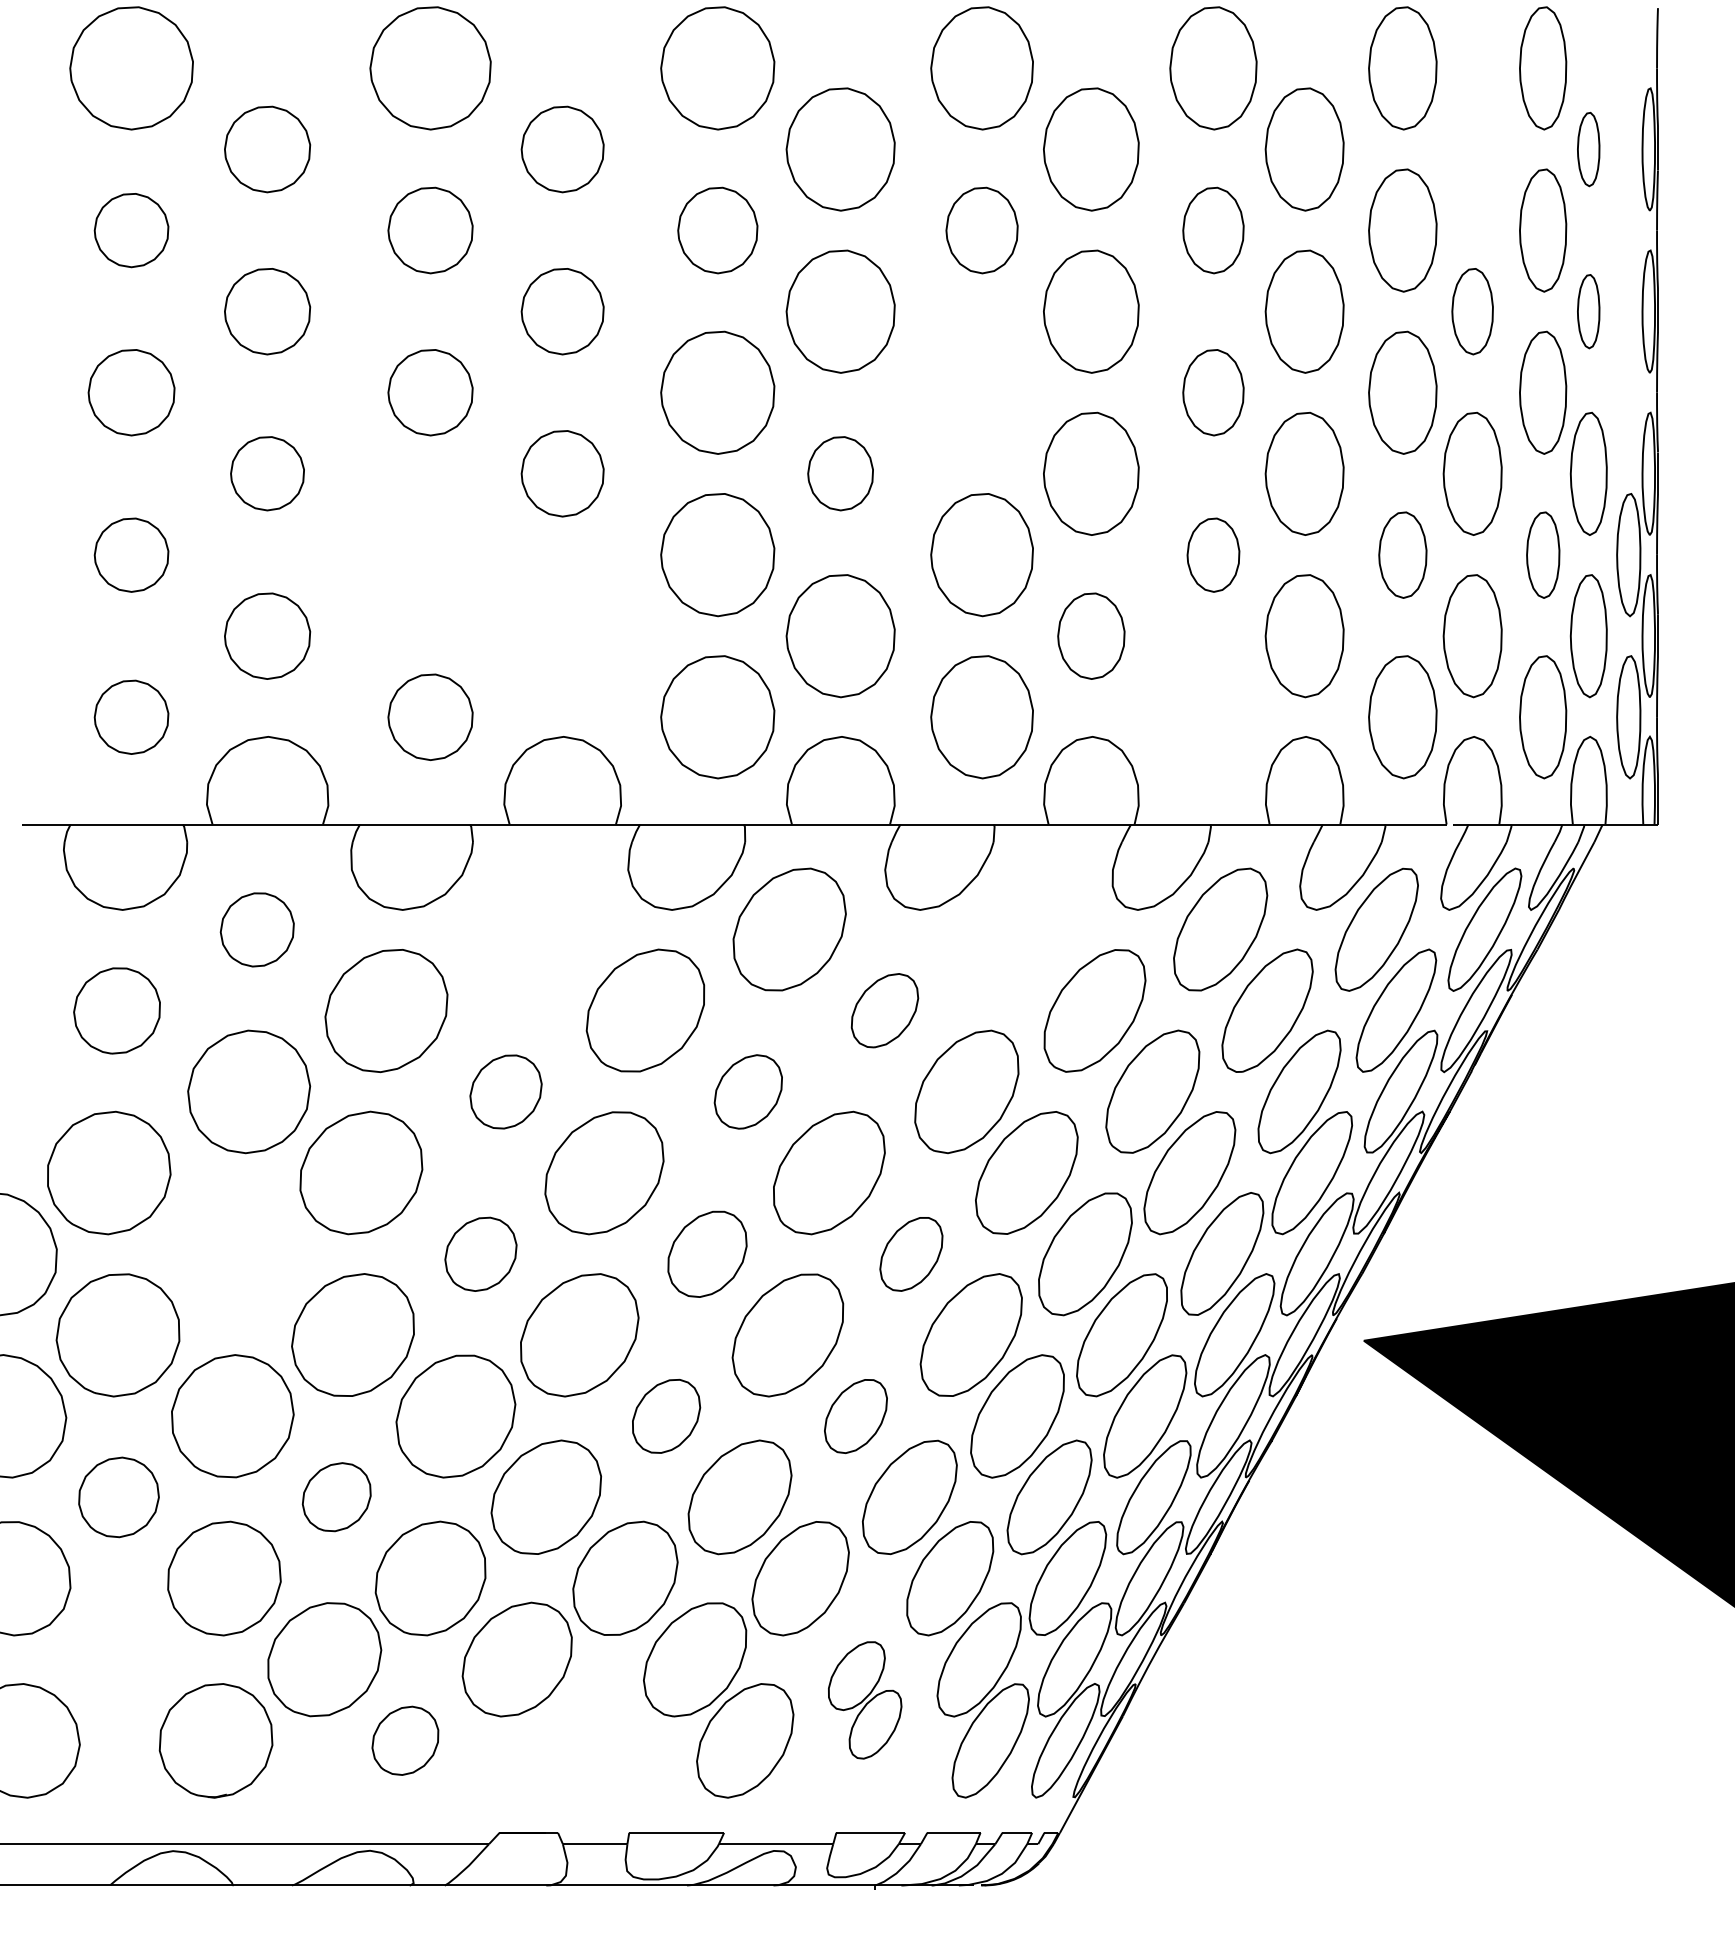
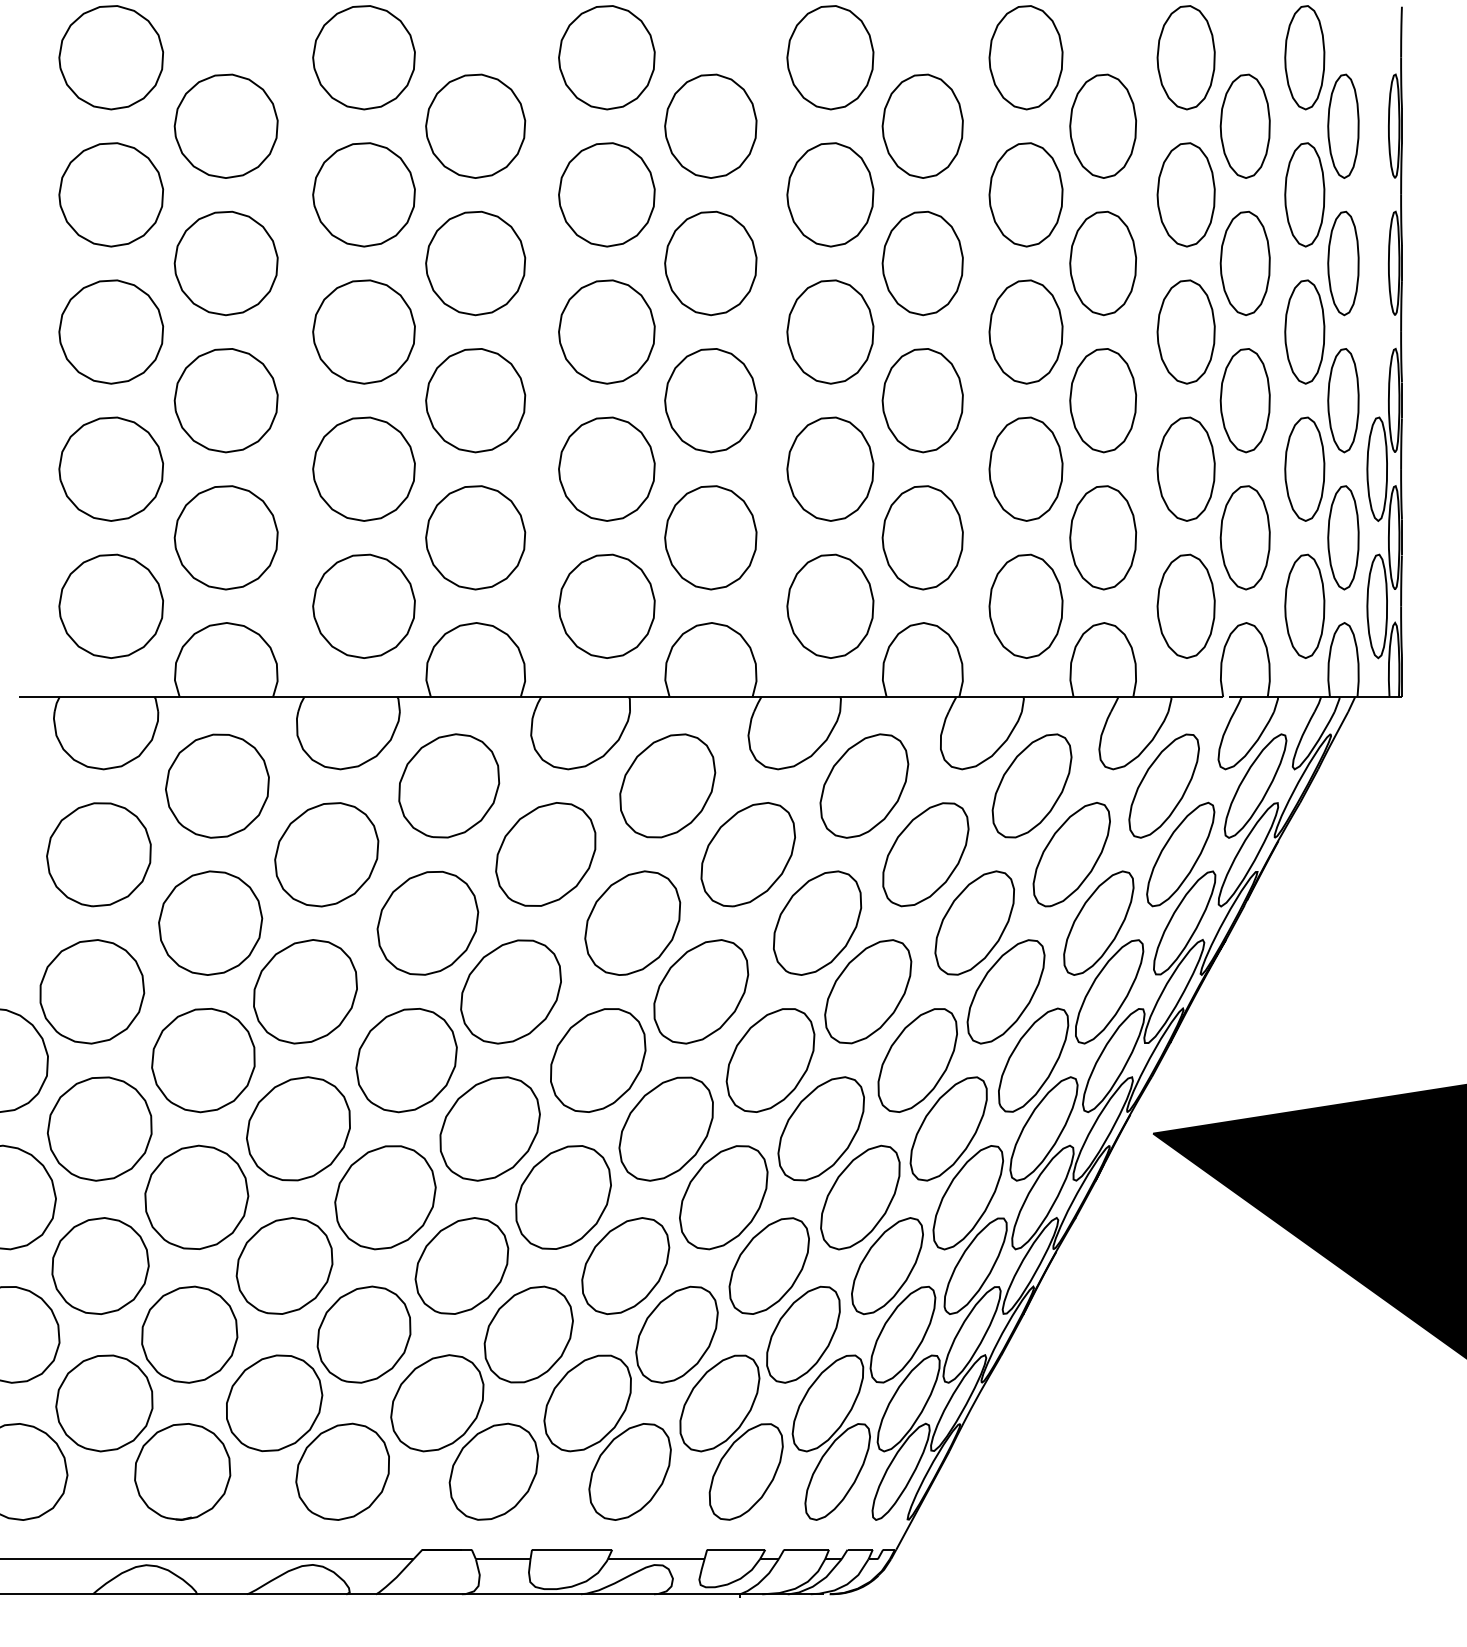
part: (267, 149) -> (226, 126), size x1.43
part: (562, 149) -> (475, 126), size x1.43
part: (1472, 149) -> (1245, 126), added
part: (1588, 149) -> (1343, 126), size x1.67
part: (131, 230) -> (111, 194), size x1.67
part: (430, 230) -> (363, 194), size x1.43
part: (717, 230) -> (606, 194), size x1.43
part: (981, 230) -> (829, 194), size x1.43
part: (1213, 230) -> (1026, 194), size x1.43
part: (267, 311) -> (226, 263), size x1.43
part: (562, 311) -> (475, 263), size x1.43
part: (1472, 311) -> (1245, 263), size x1.43
part: (1588, 311) -> (1343, 263), size x1.67
part: (131, 392) -> (111, 331), size x1.43
part: (430, 392) -> (363, 331), size x1.43
part: (981, 392) -> (829, 331), added
part: (1213, 392) -> (1026, 331), size x1.43
part: (267, 473) -> (226, 400), size x1.67
part: (562, 473) -> (475, 400), size x1.43
part: (840, 473) -> (710, 400), size x1.67
part: (131, 555) -> (111, 469), size x1.67
part: (430, 555) -> (363, 469), added
part: (1213, 555) -> (1026, 469), size x1.67
part: (1402, 555) -> (1185, 469), size x1.43
part: (1543, 555) -> (1305, 469), size x1.43
part: (267, 636) -> (226, 538), size x1.43
part: (562, 636) -> (475, 538), added
part: (1091, 636) -> (922, 538), size x1.43
part: (131, 717) -> (111, 606), size x1.67
part: (430, 717) -> (363, 606), size x1.43
part: (1213, 717) -> (1026, 606), added
part: (257, 929) -> (217, 785), size x1.67
part: (531, 929) -> (449, 785), added
part: (1022, 929) -> (864, 785), added
part: (116, 1010) -> (98, 854), size x1.43
part: (884, 1010) -> (747, 854), size x1.67
part: (505, 1091) -> (427, 922), size x1.67
part: (748, 1091) -> (632, 922), size x1.67
part: (240, 1254) -> (203, 1060), added
part: (480, 1254) -> (406, 1060), size x1.67
part: (707, 1254) -> (598, 1060), size x1.43
part: (911, 1254) -> (770, 1060), size x1.67
part: (666, 1416) -> (563, 1197), size x1.67
part: (855, 1416) -> (723, 1197), size x1.67
part: (336, 1496) -> (284, 1265), size x1.67
part: (118, 1497) -> (100, 1266), size x1.43
part: (123, 1659) -> (104, 1403), added
part: (864, 1700) -> (730, 1437), size x1.67
part: (405, 1740) -> (342, 1471), size x1.67
part: (584, 1740) -> (494, 1471), added

